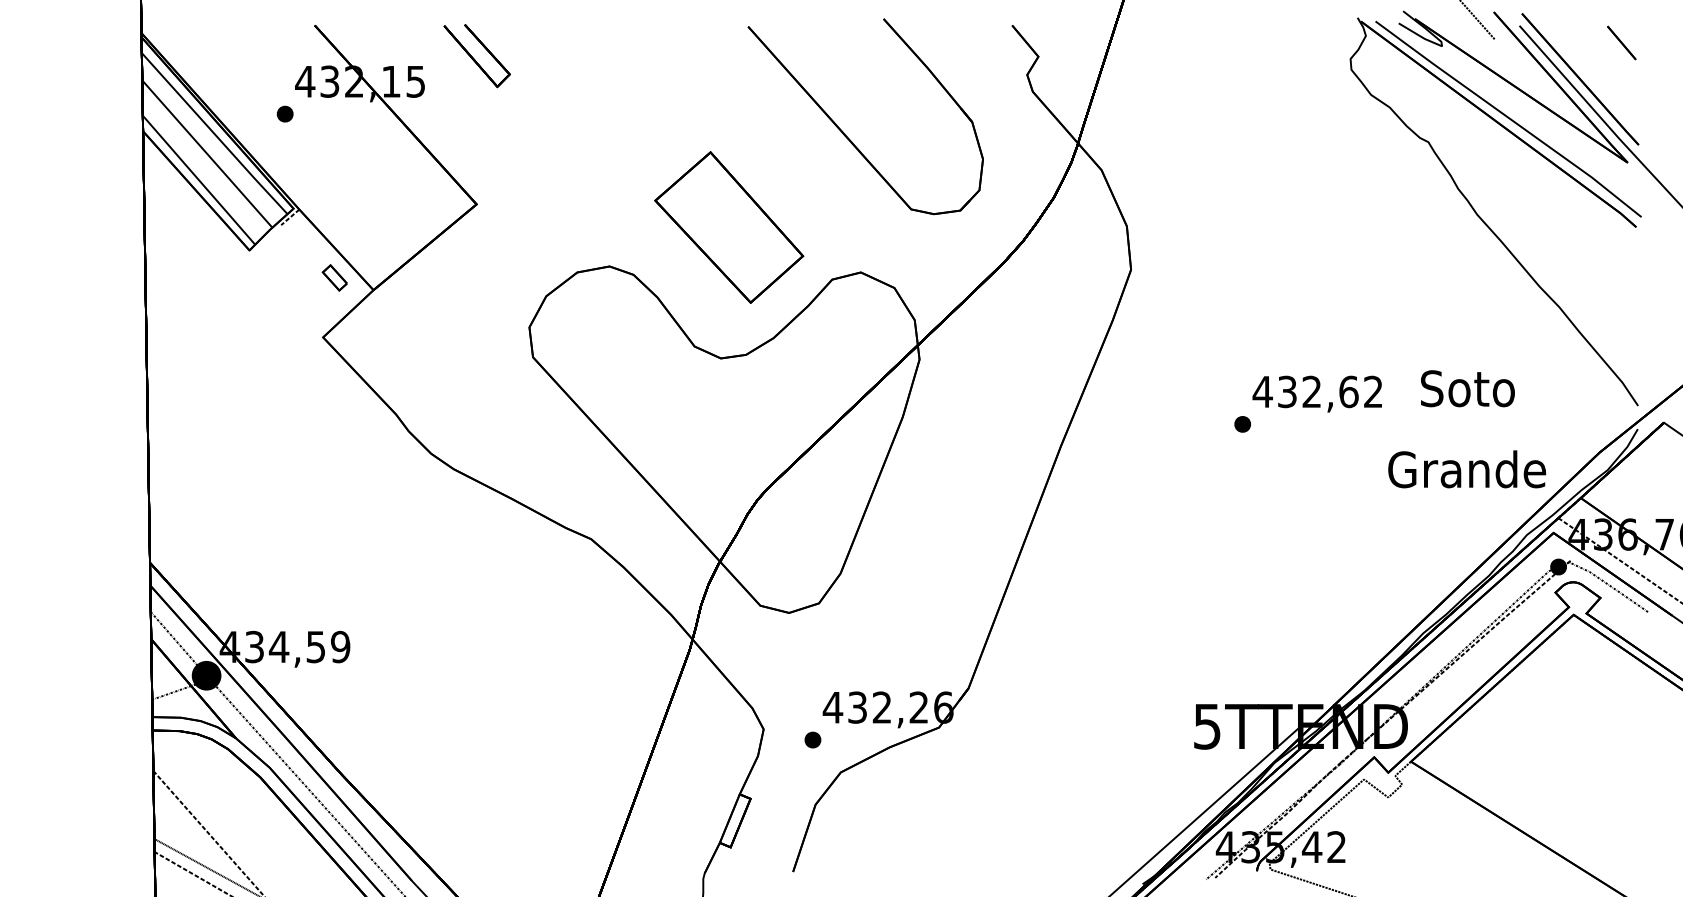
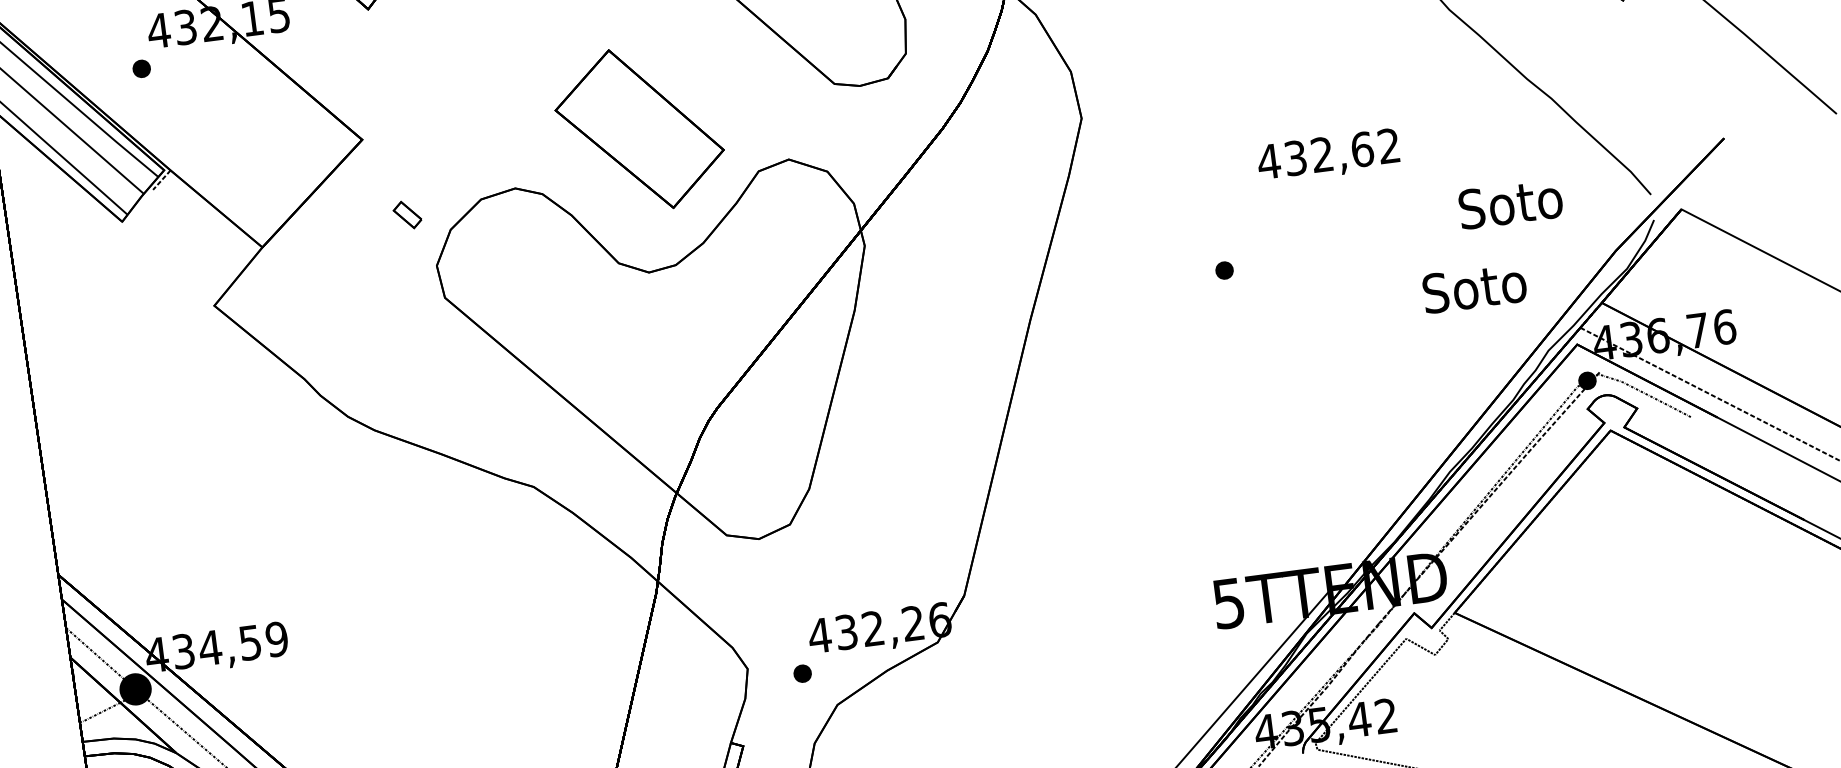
part: (334, 277) -> (407, 214), moved
text: (1467, 388) -> (1510, 203), moved
text: (1316, 393) -> (1327, 155), moved
text: (1467, 469) -> (1474, 287), Grande -> Soto

